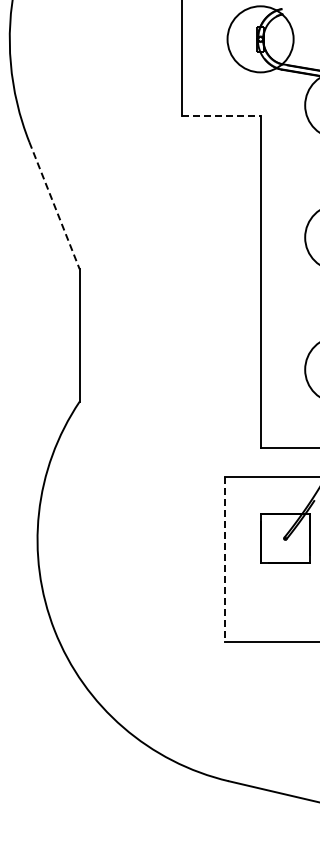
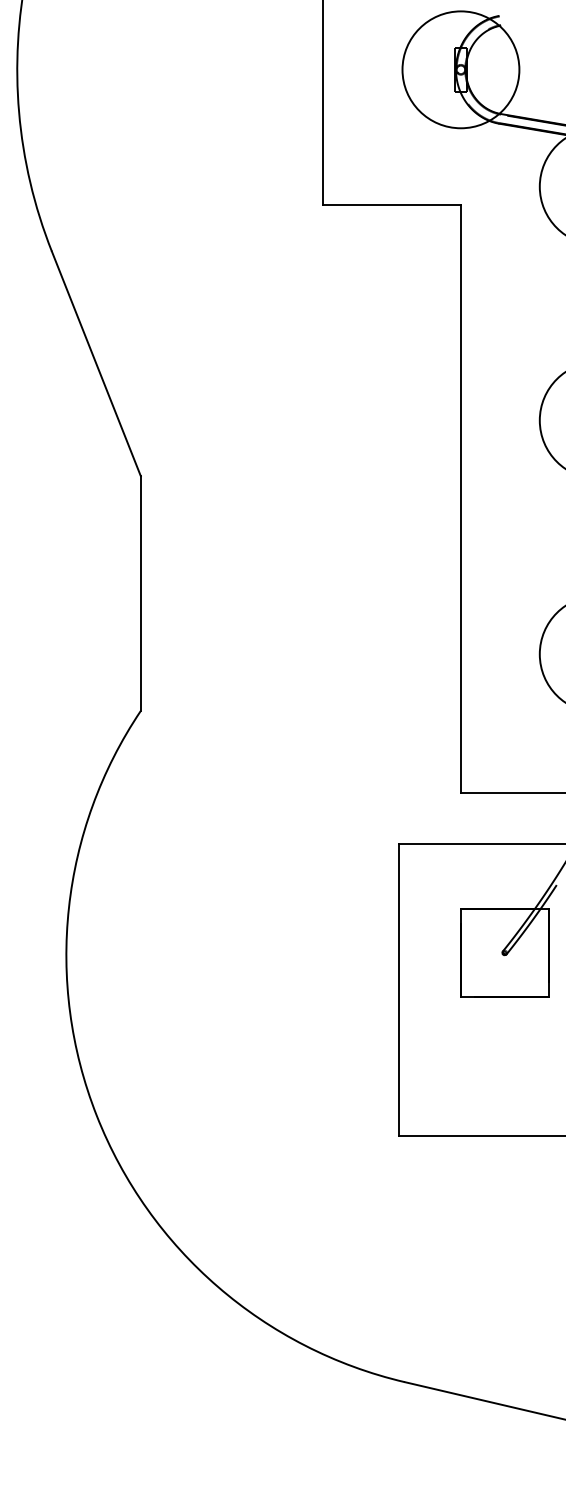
line: (221, 115) -> (391, 204), dashed -> solid
line: (54, 206) -> (96, 365), dashed -> solid
line: (225, 559) -> (398, 989), dashed -> solid

